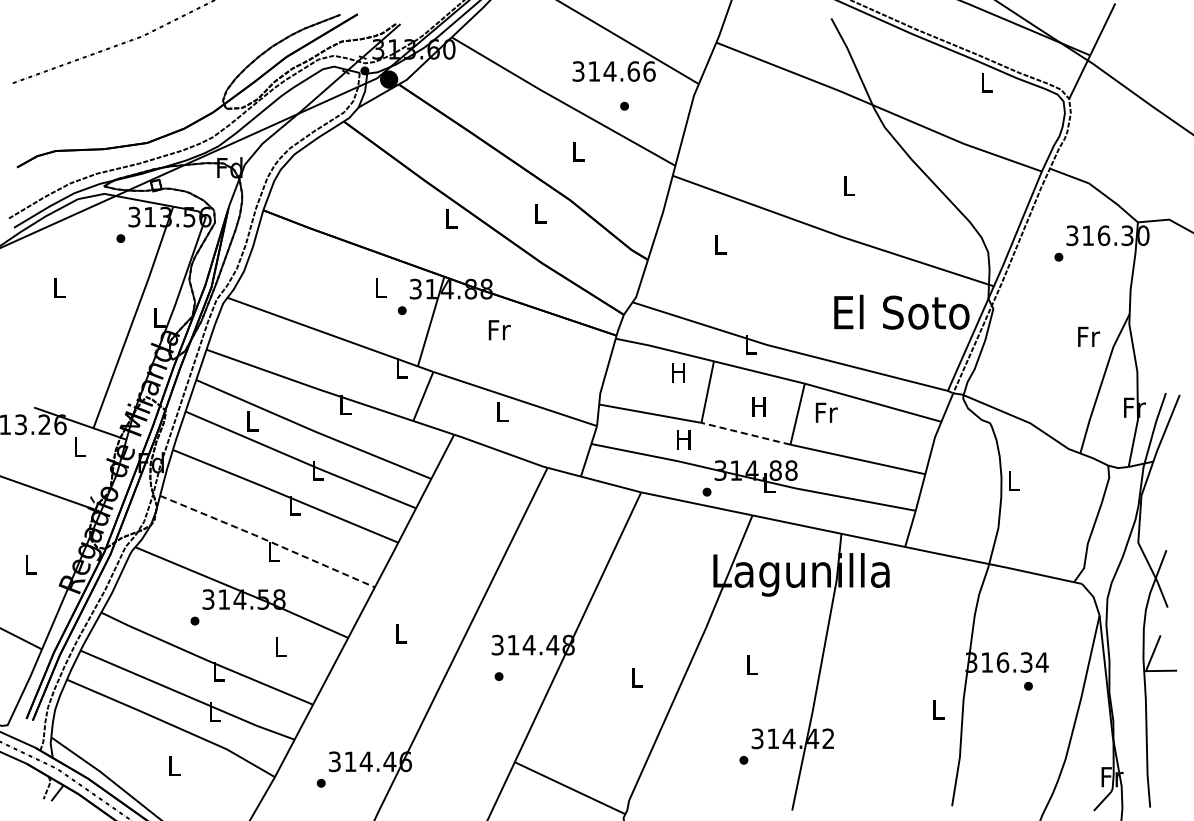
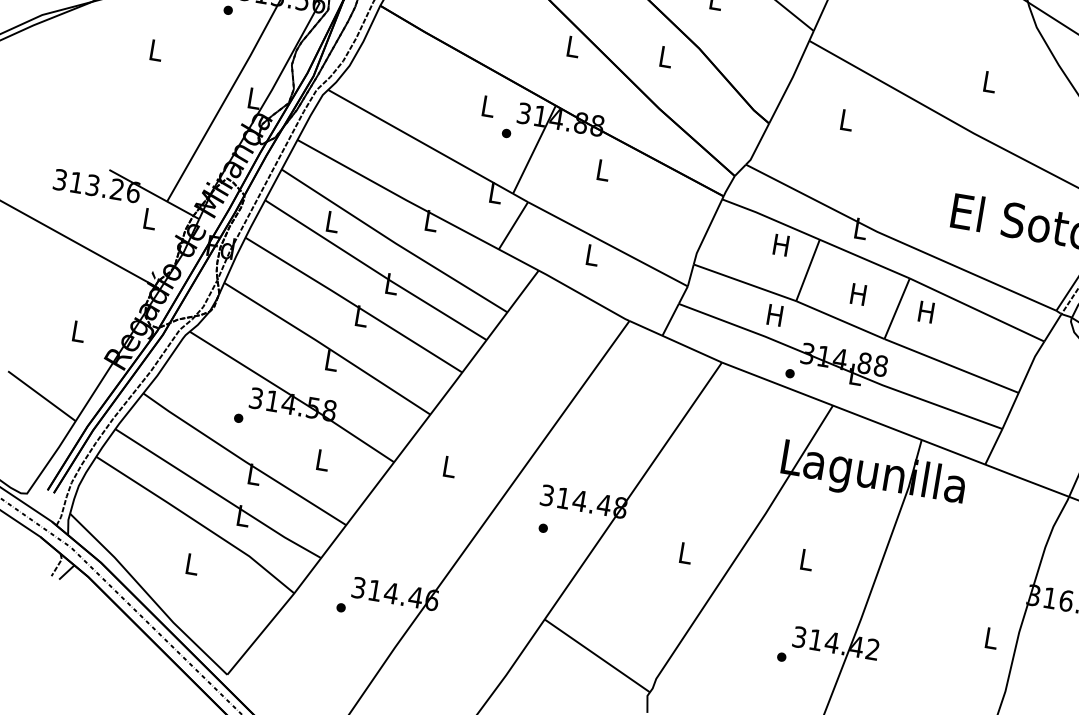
text: (499, 330) -> (603, 170), Fr -> L
text: (826, 412) -> (927, 312), Fr -> H
line: (745, 433) -> (839, 319), dashed -> solid
line: (268, 540) -> (328, 347), dashed -> solid

